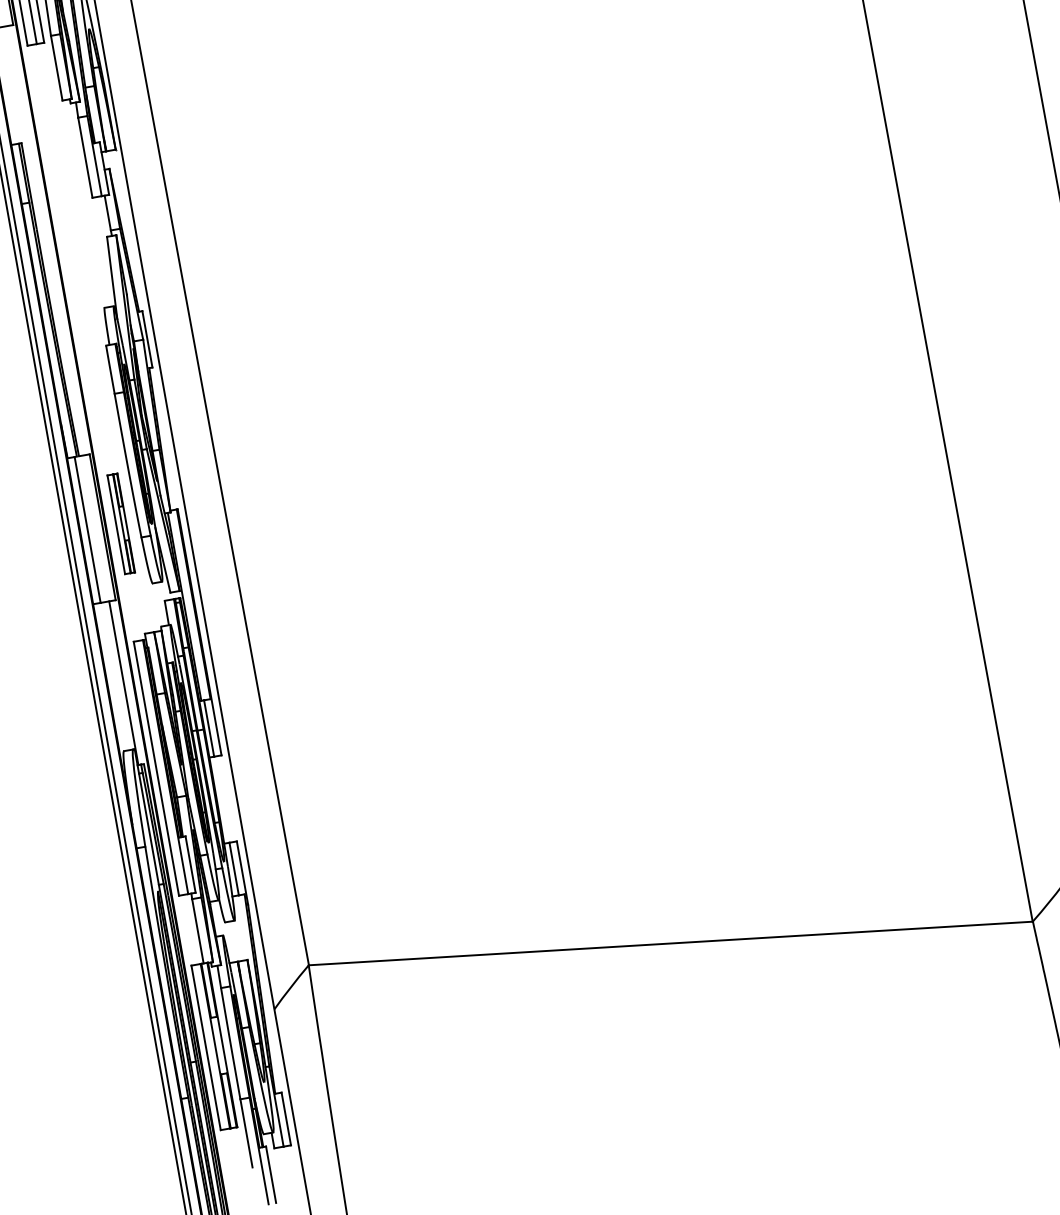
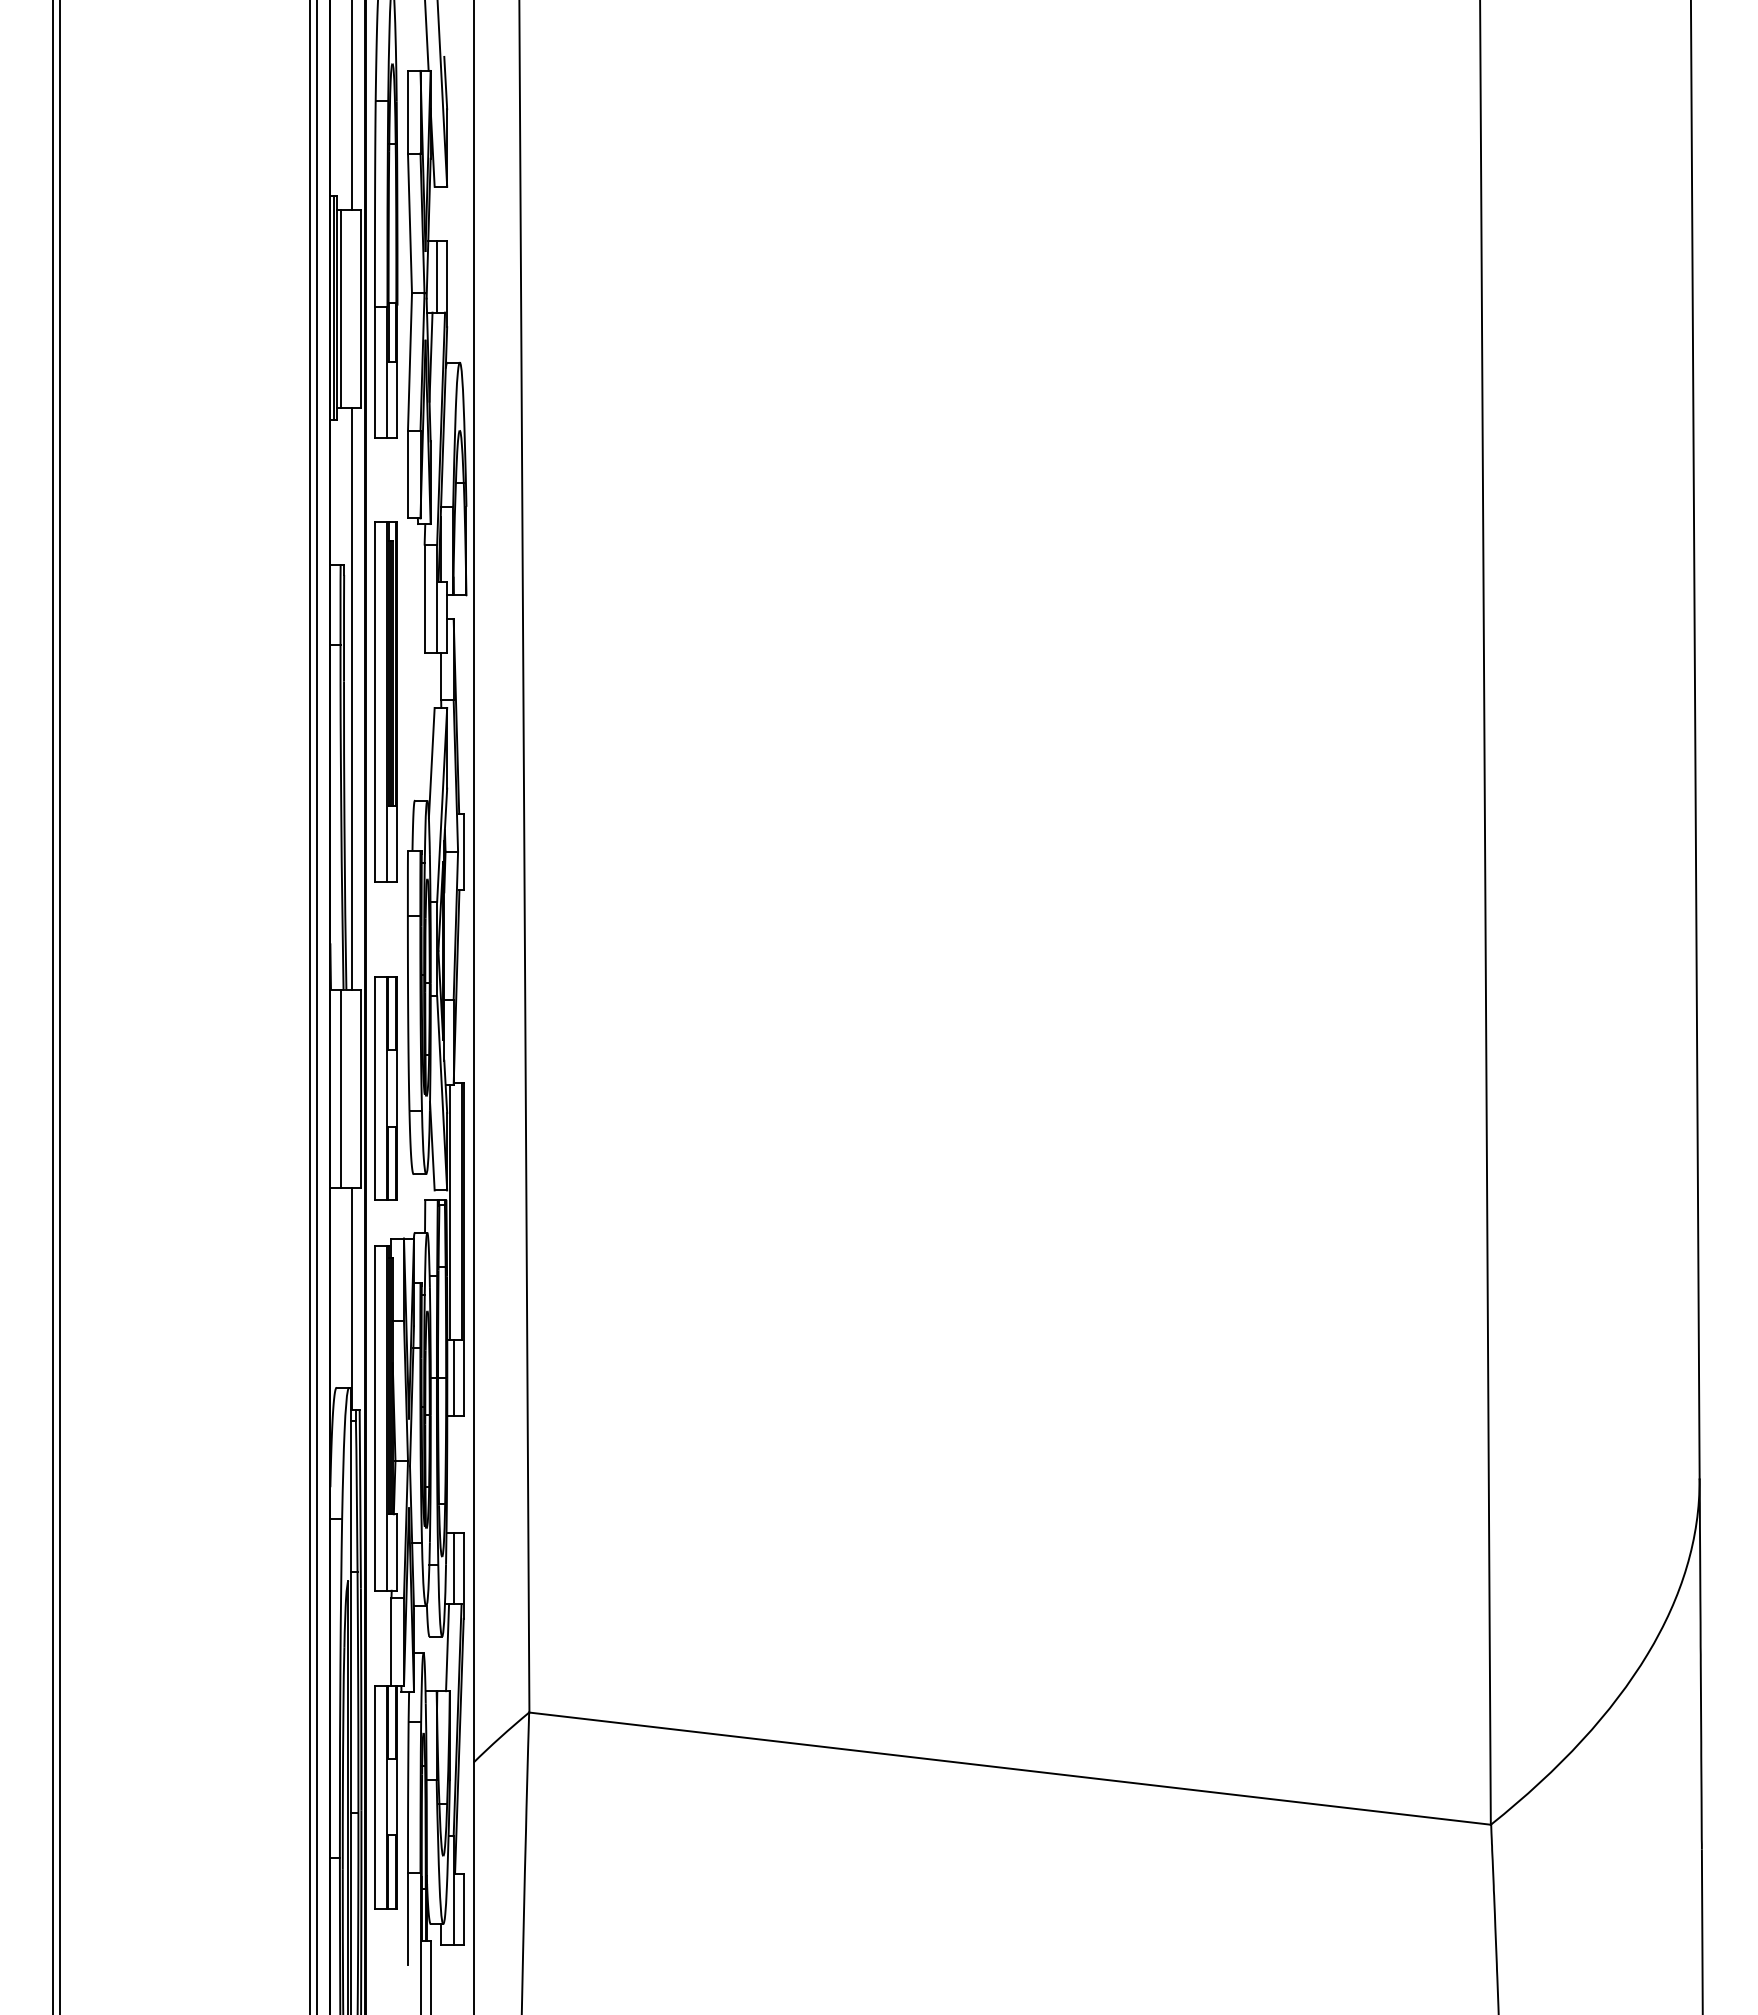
part: (69, 238) -> (385, 701), added
line: (45, 240) -> (352, 698), added
part: (120, 523) -> (385, 1088), size x1.67
line: (239, 928) -> (447, 1647), added

